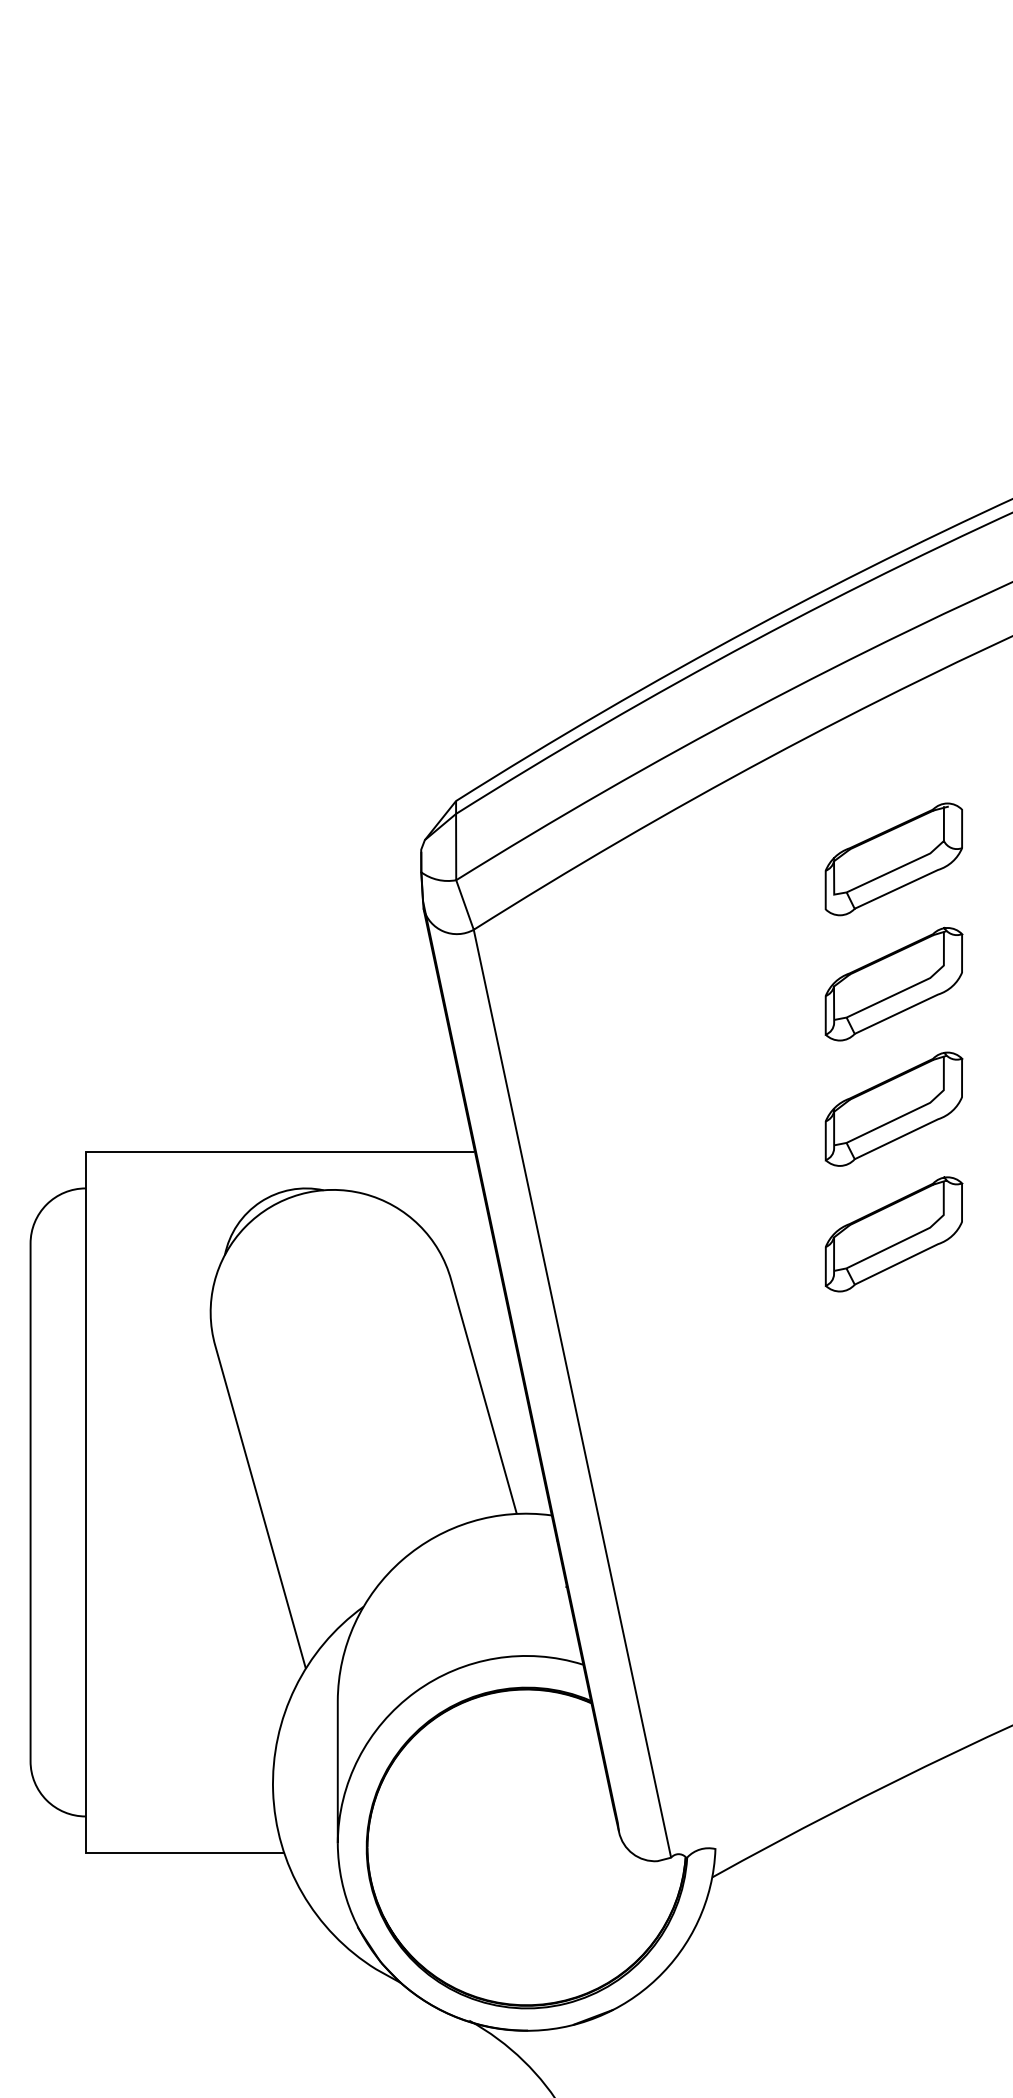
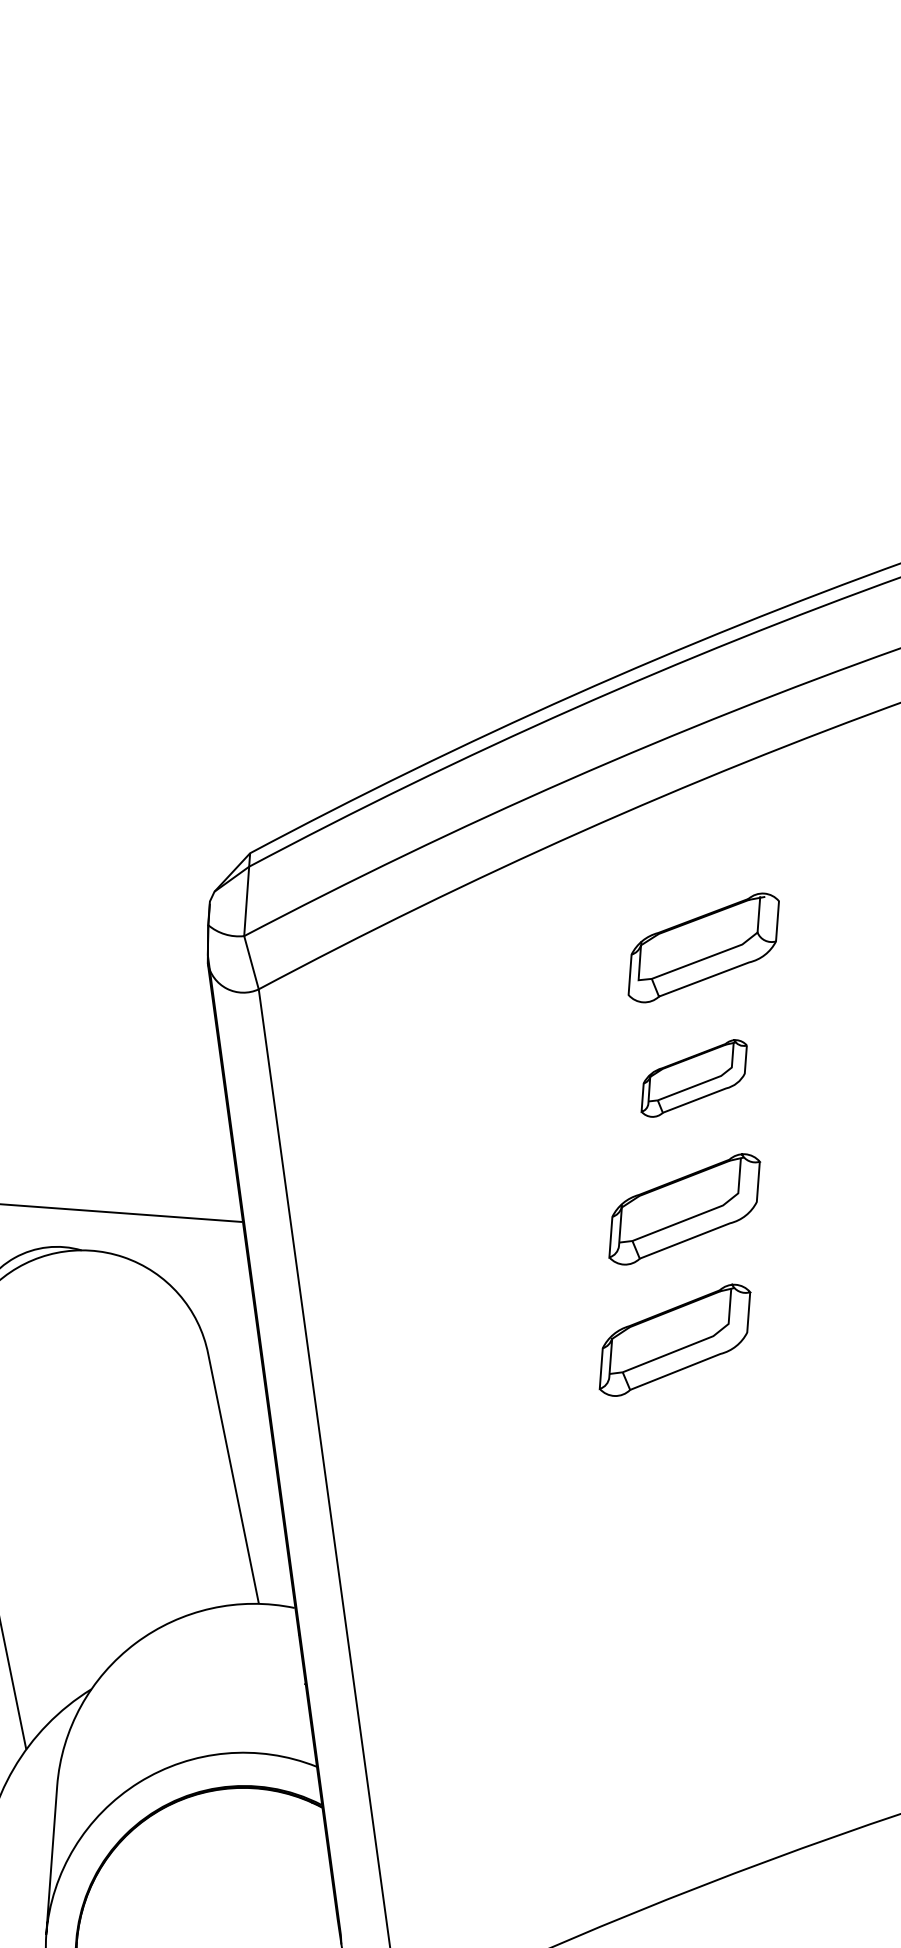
part: (893, 983) -> (693, 1077), size x0.7

